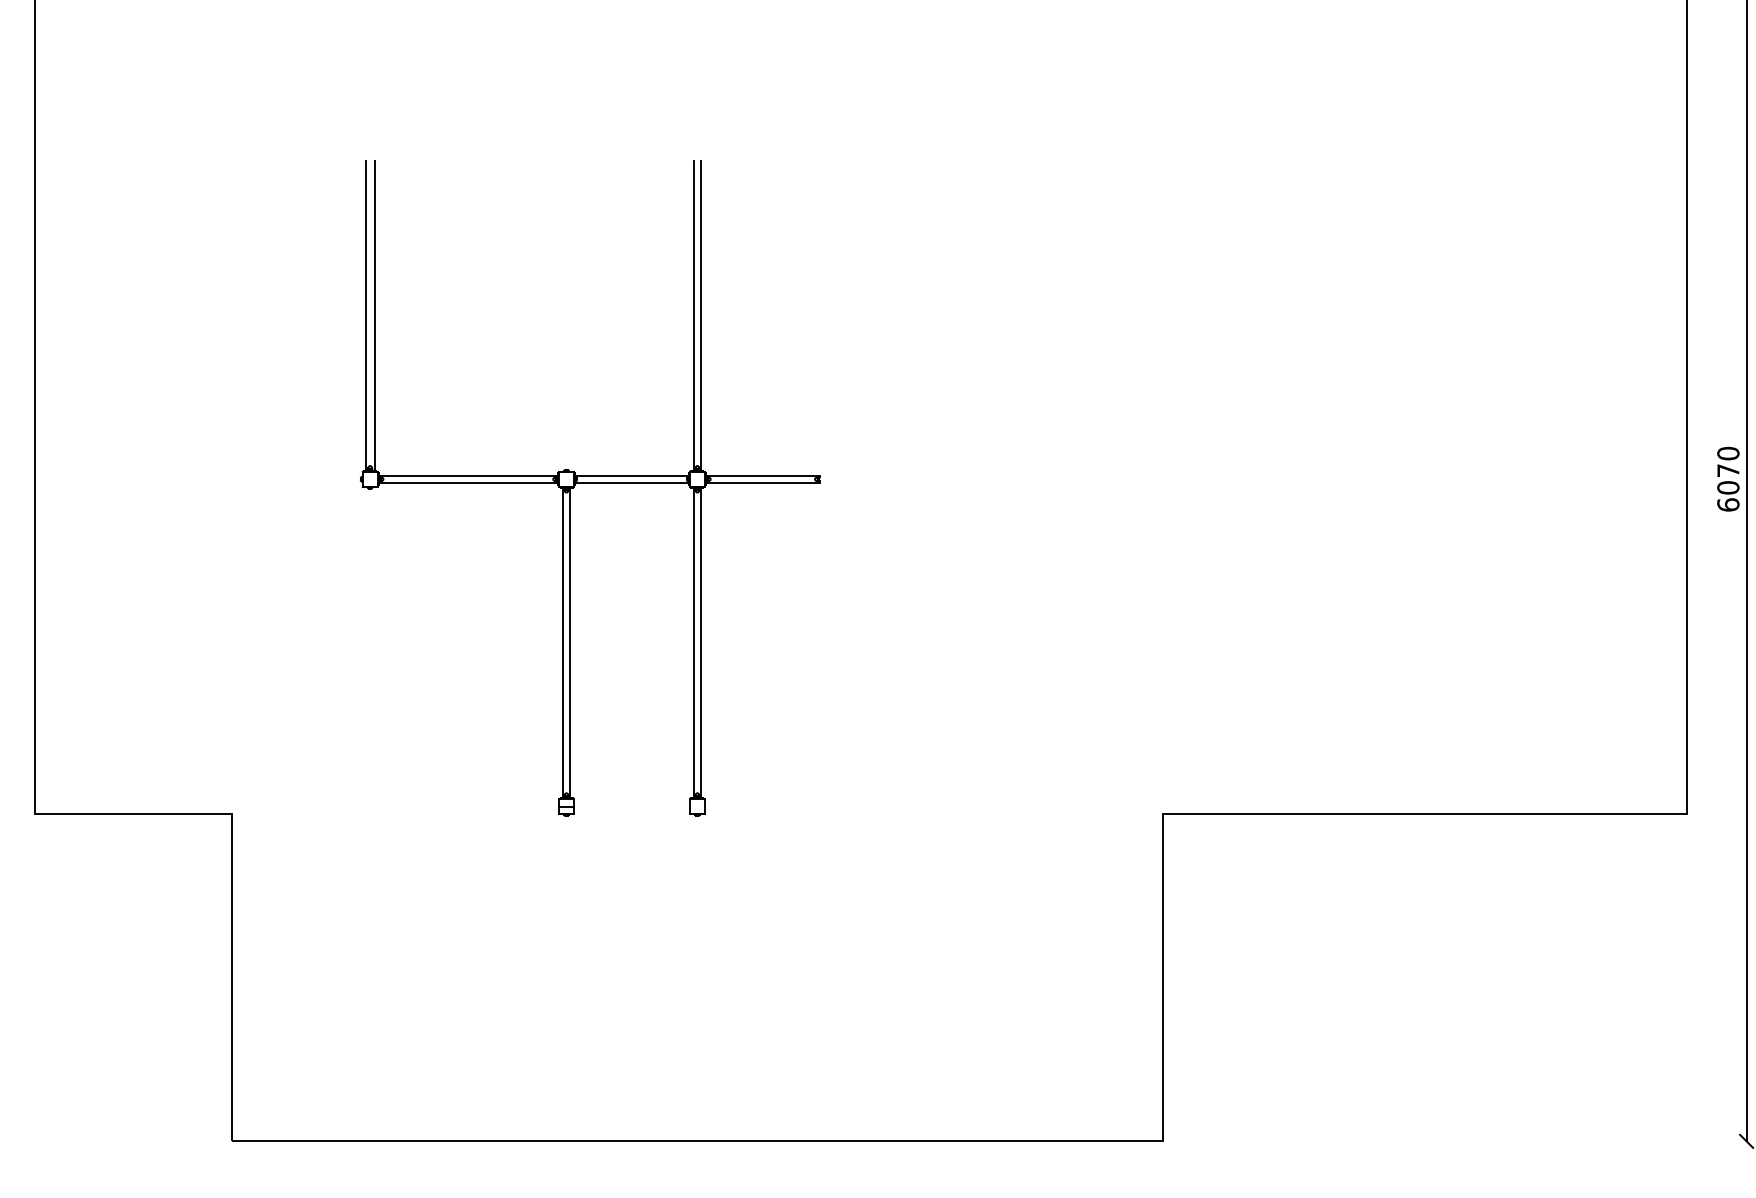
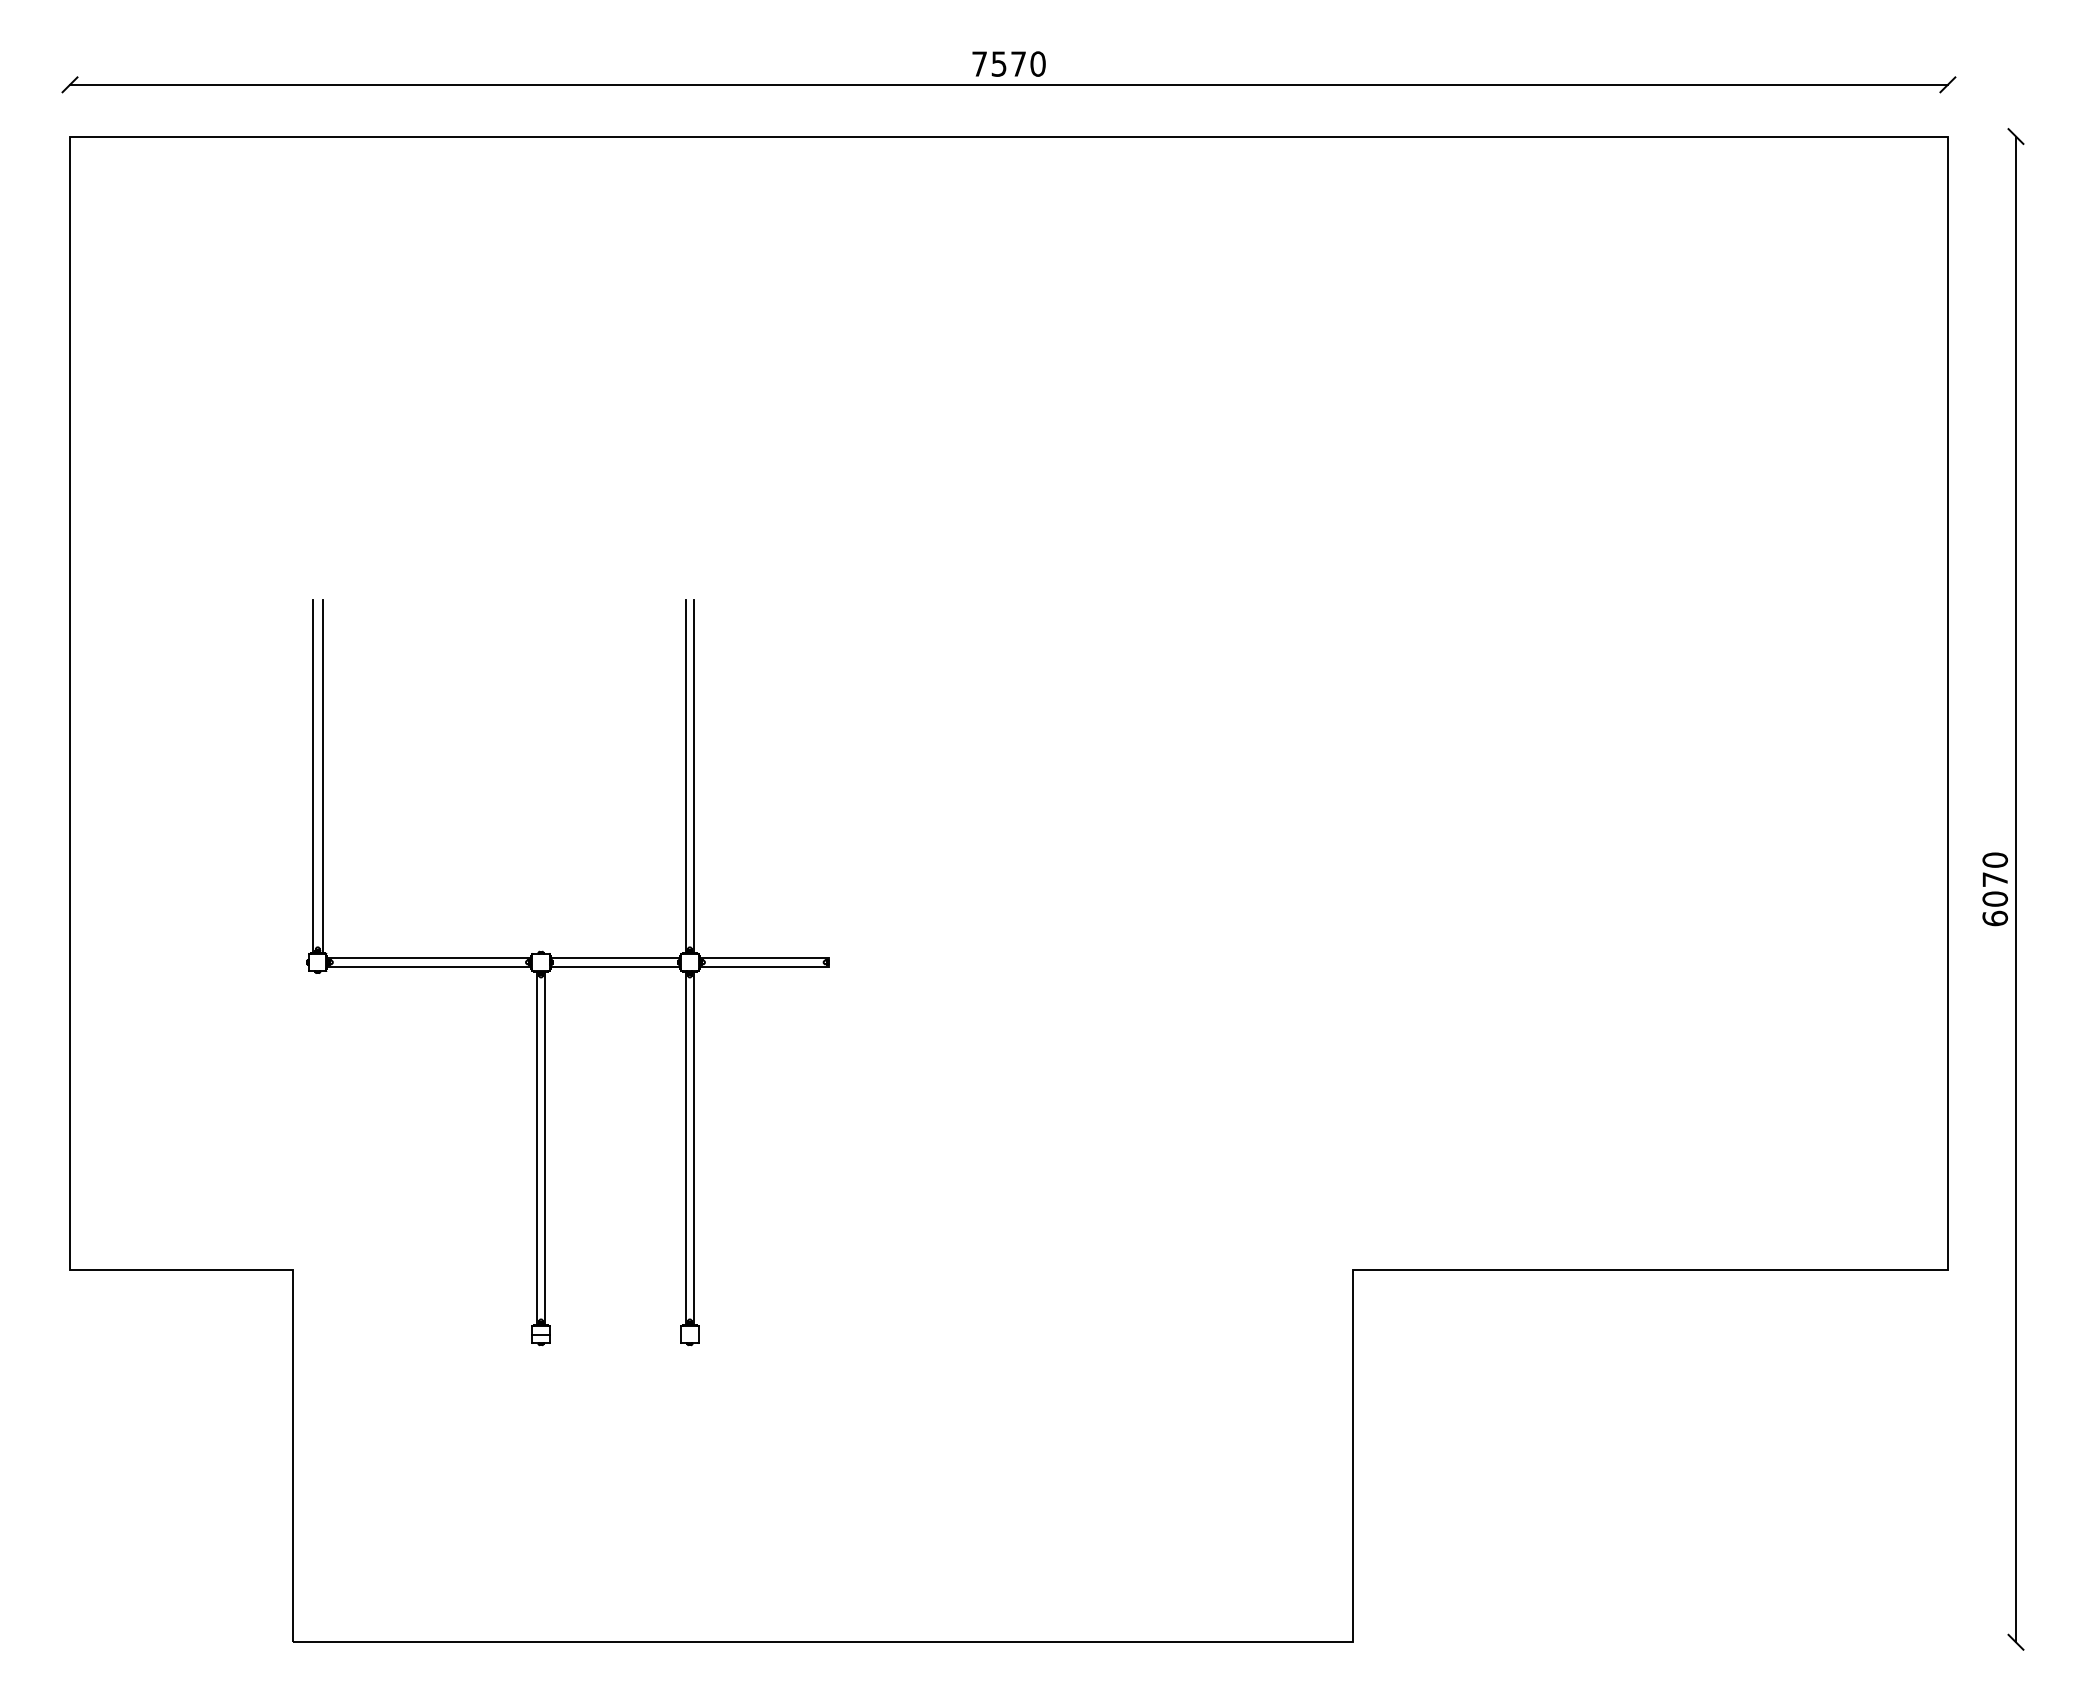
part: (589, 488) -> (567, 972), moved

